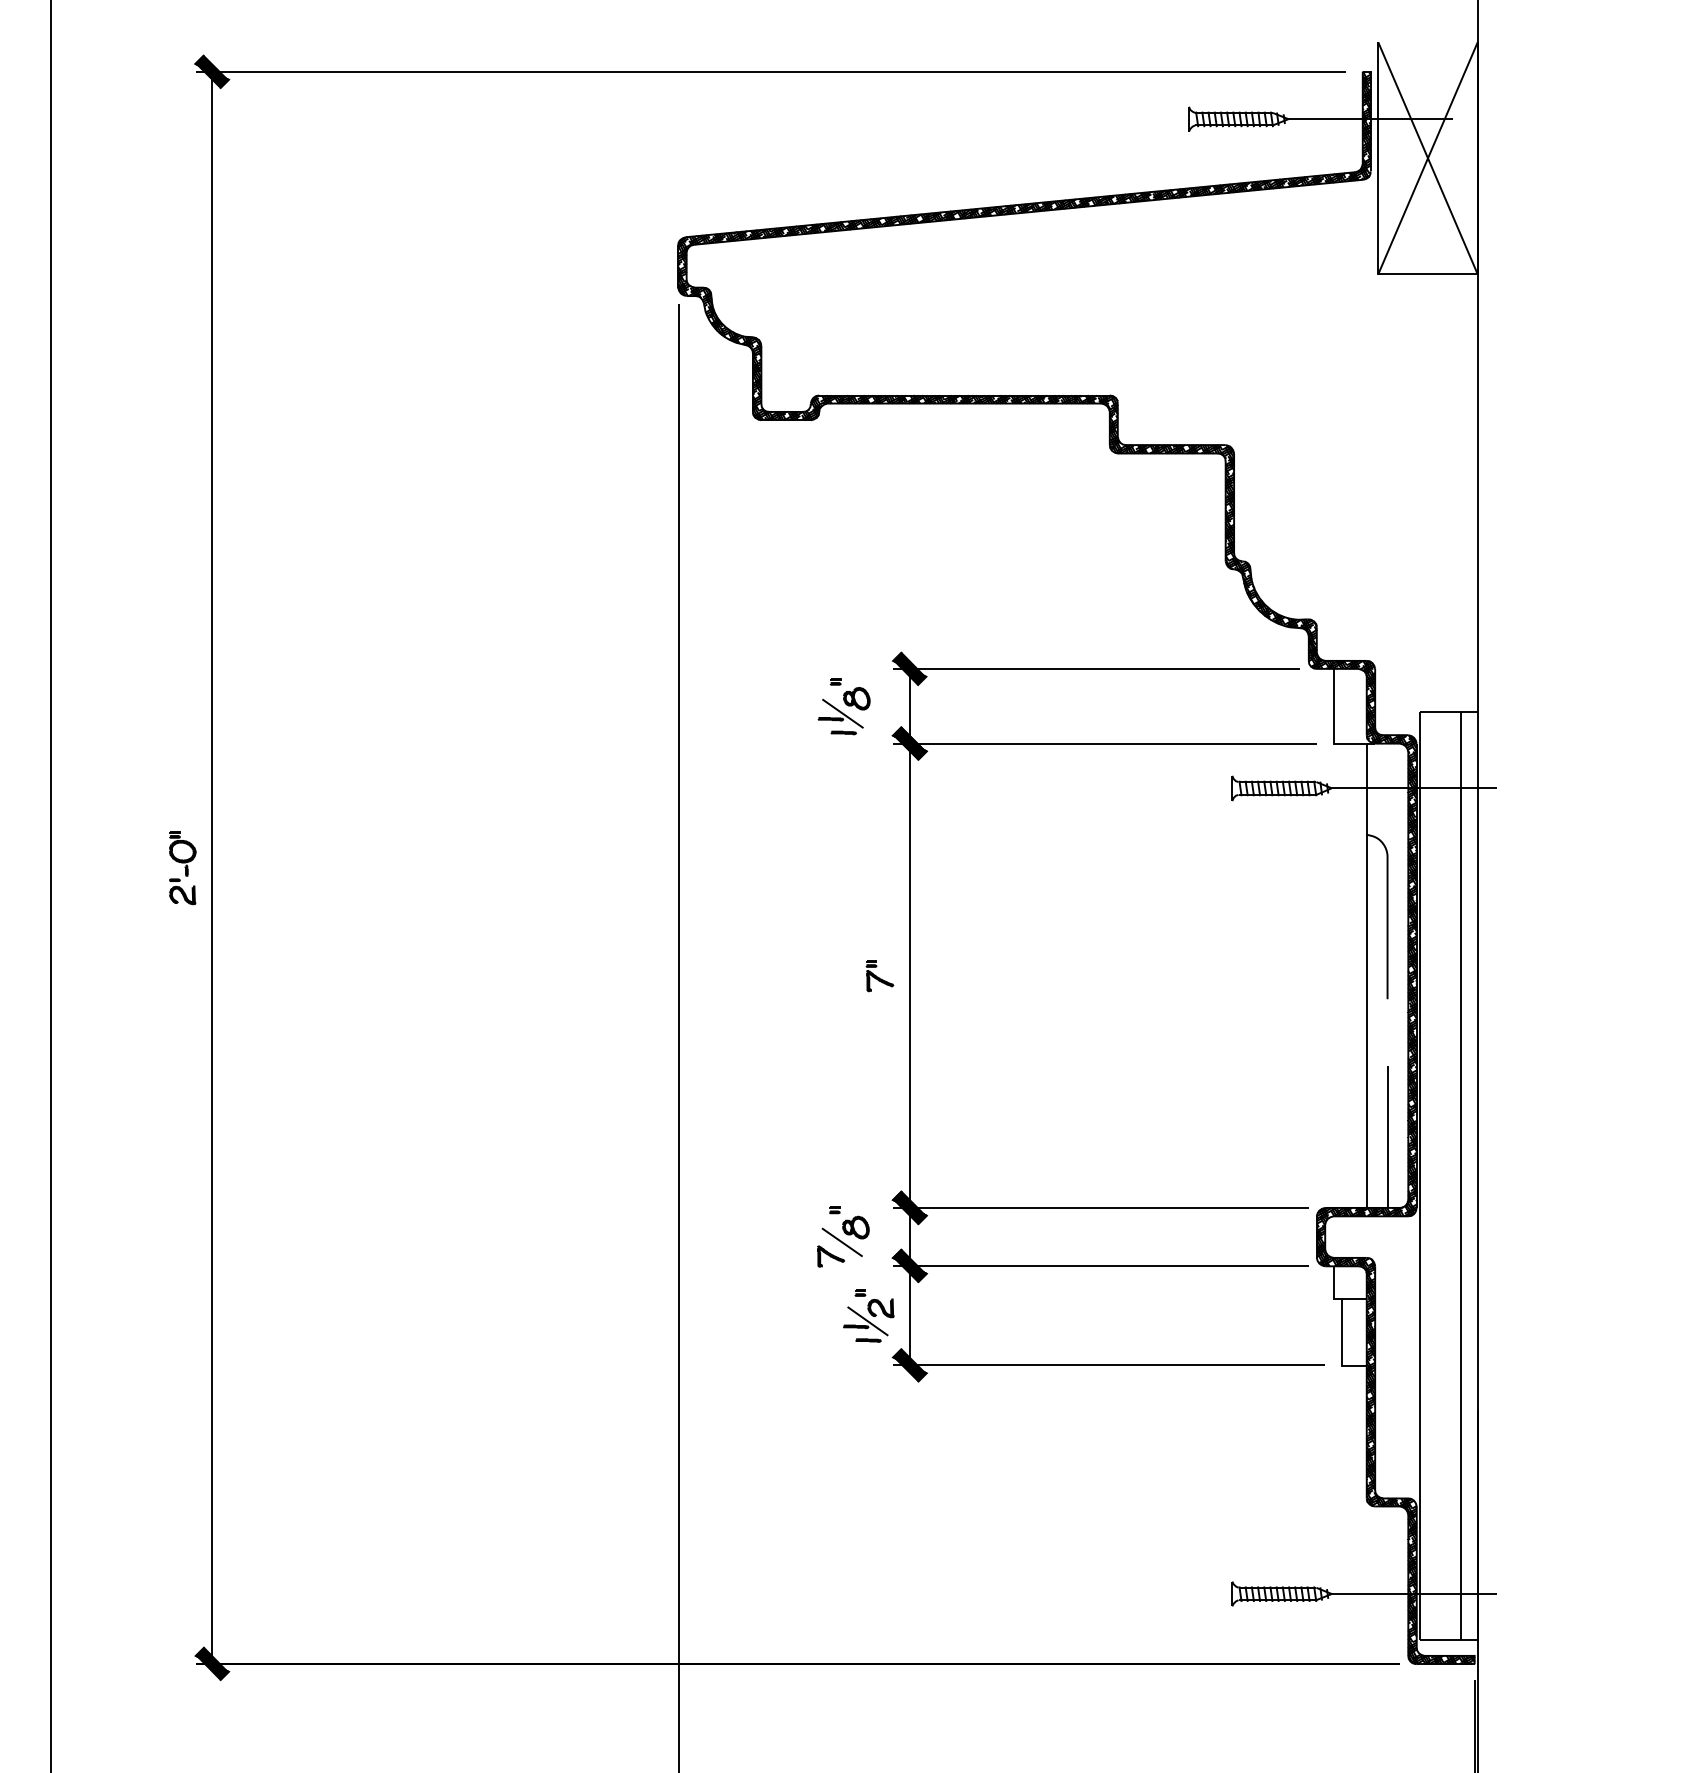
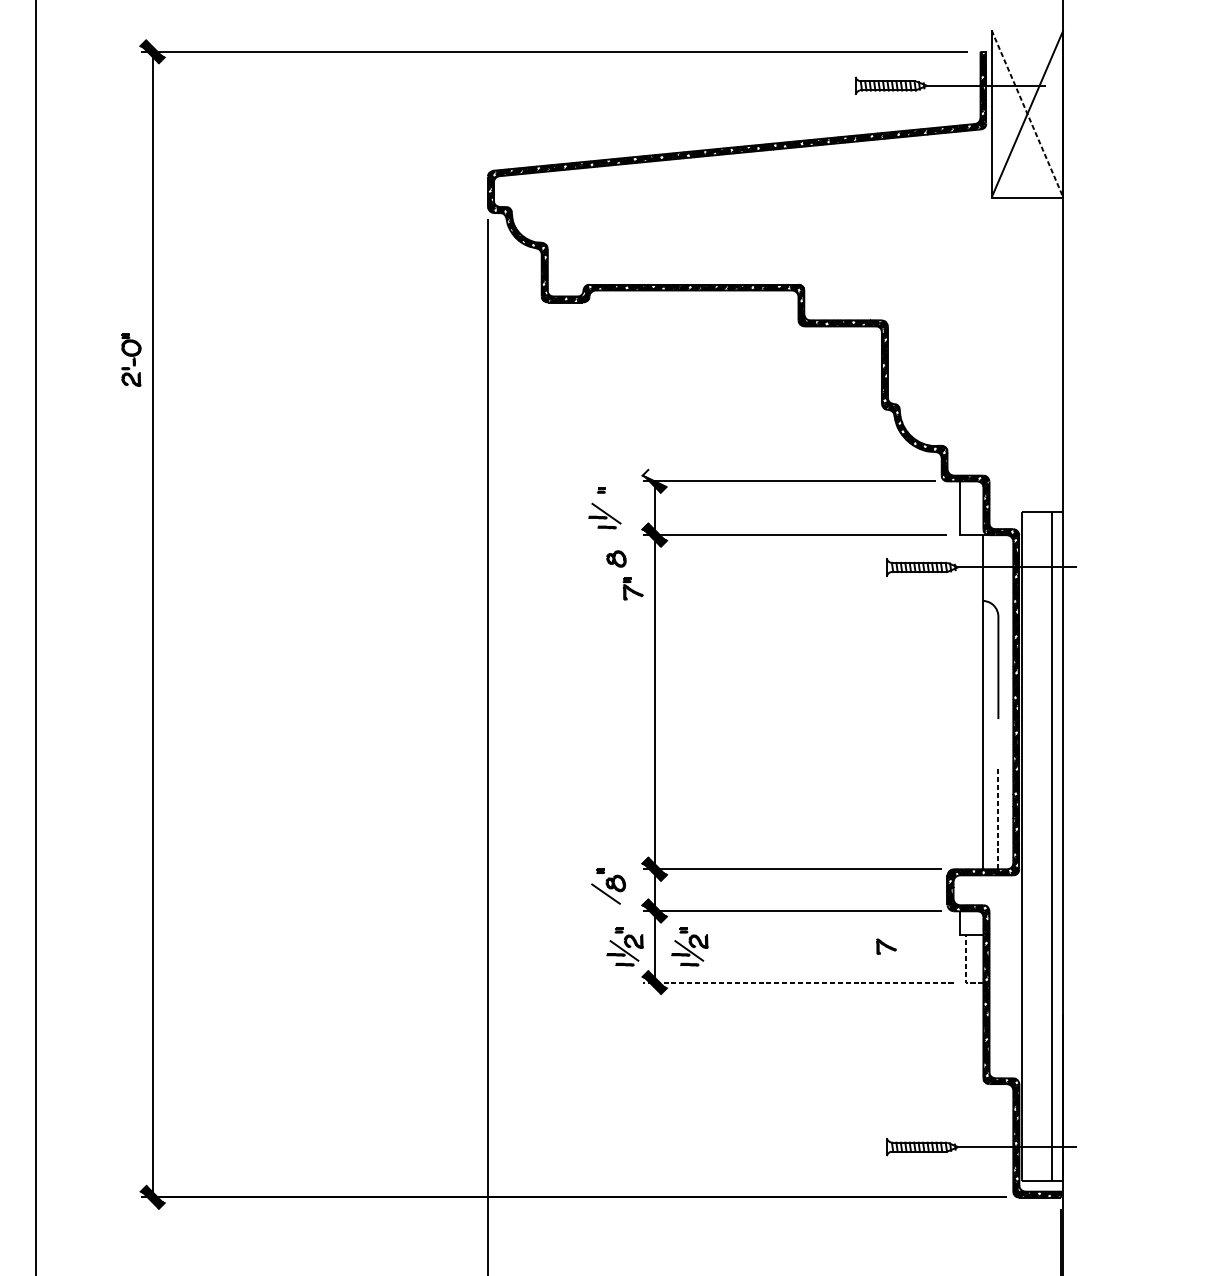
line: (1428, 158) -> (1027, 114), solid -> dashed
fill: (909, 664) -> (654, 478), removed
part: (856, 698) -> (616, 558), moved
part: (182, 868) -> (131, 360), moved
part: (879, 976) -> (632, 589), moved
line: (1387, 1136) -> (998, 817), solid -> dashed
part: (830, 1256) -> (886, 946), moved
part: (958, 1315) -> (689, 946), added
line: (1341, 1345) -> (965, 968), solid -> dashed
line: (1108, 1365) -> (797, 982), solid -> dashed

